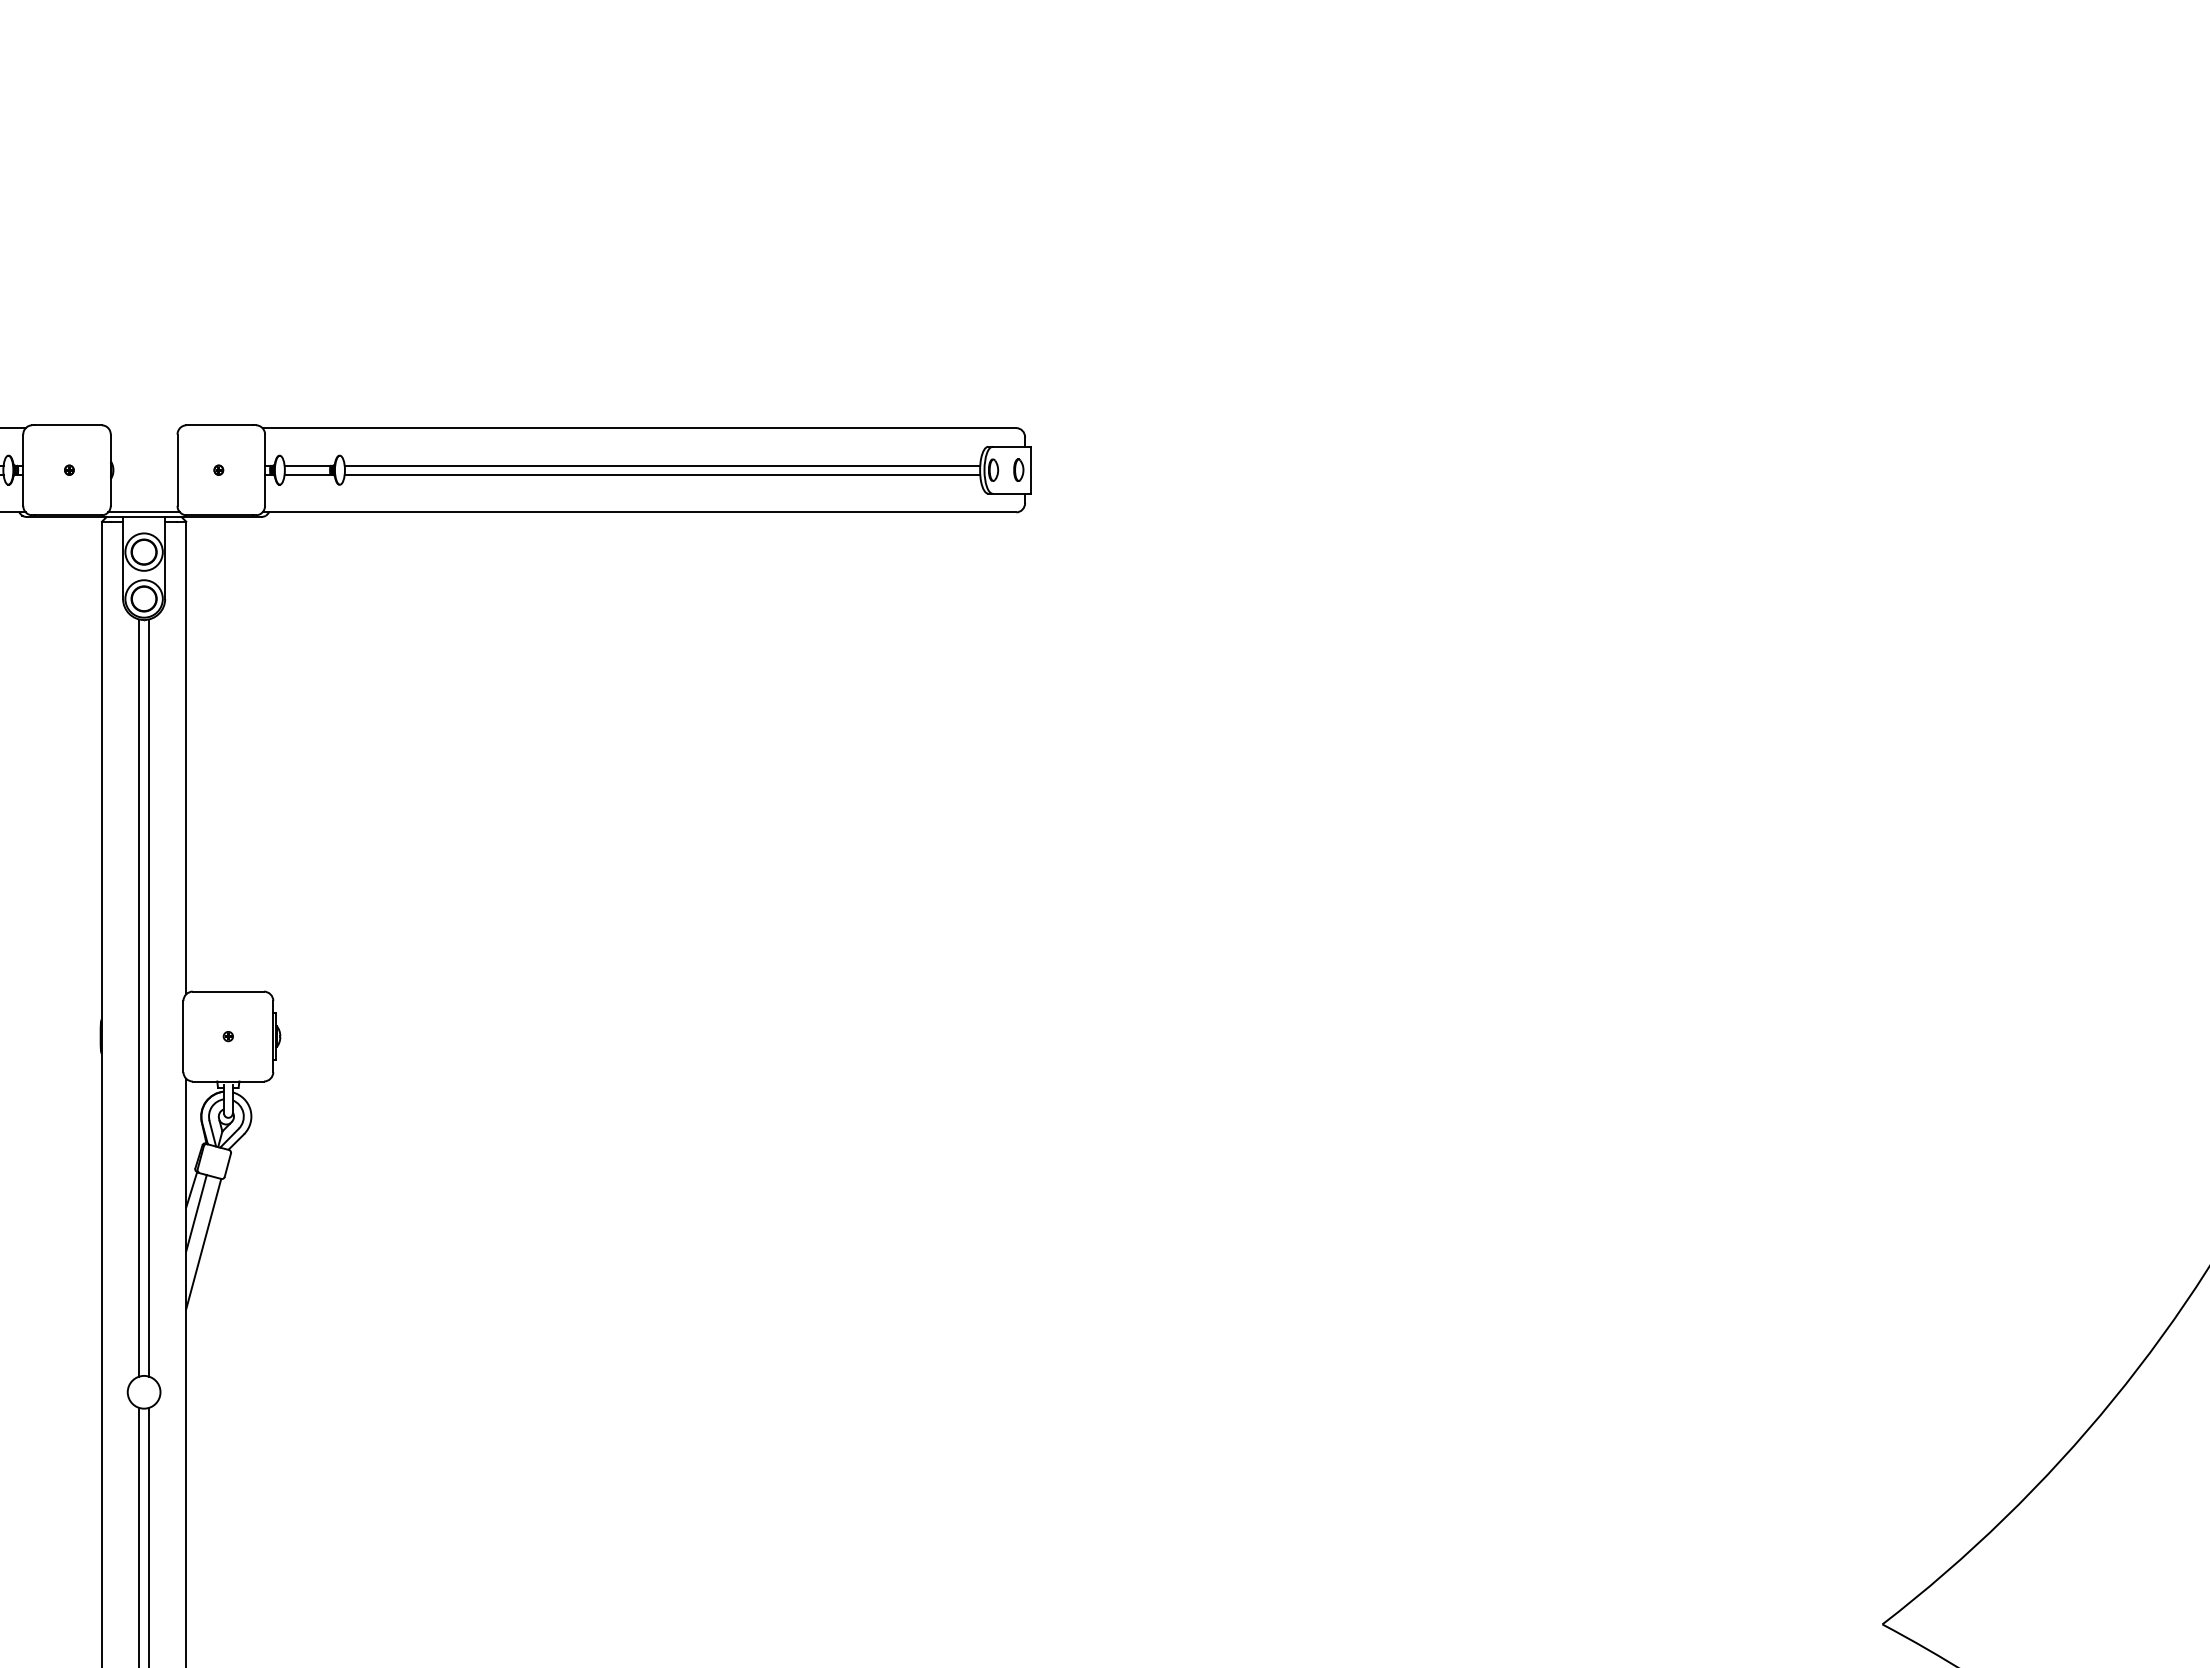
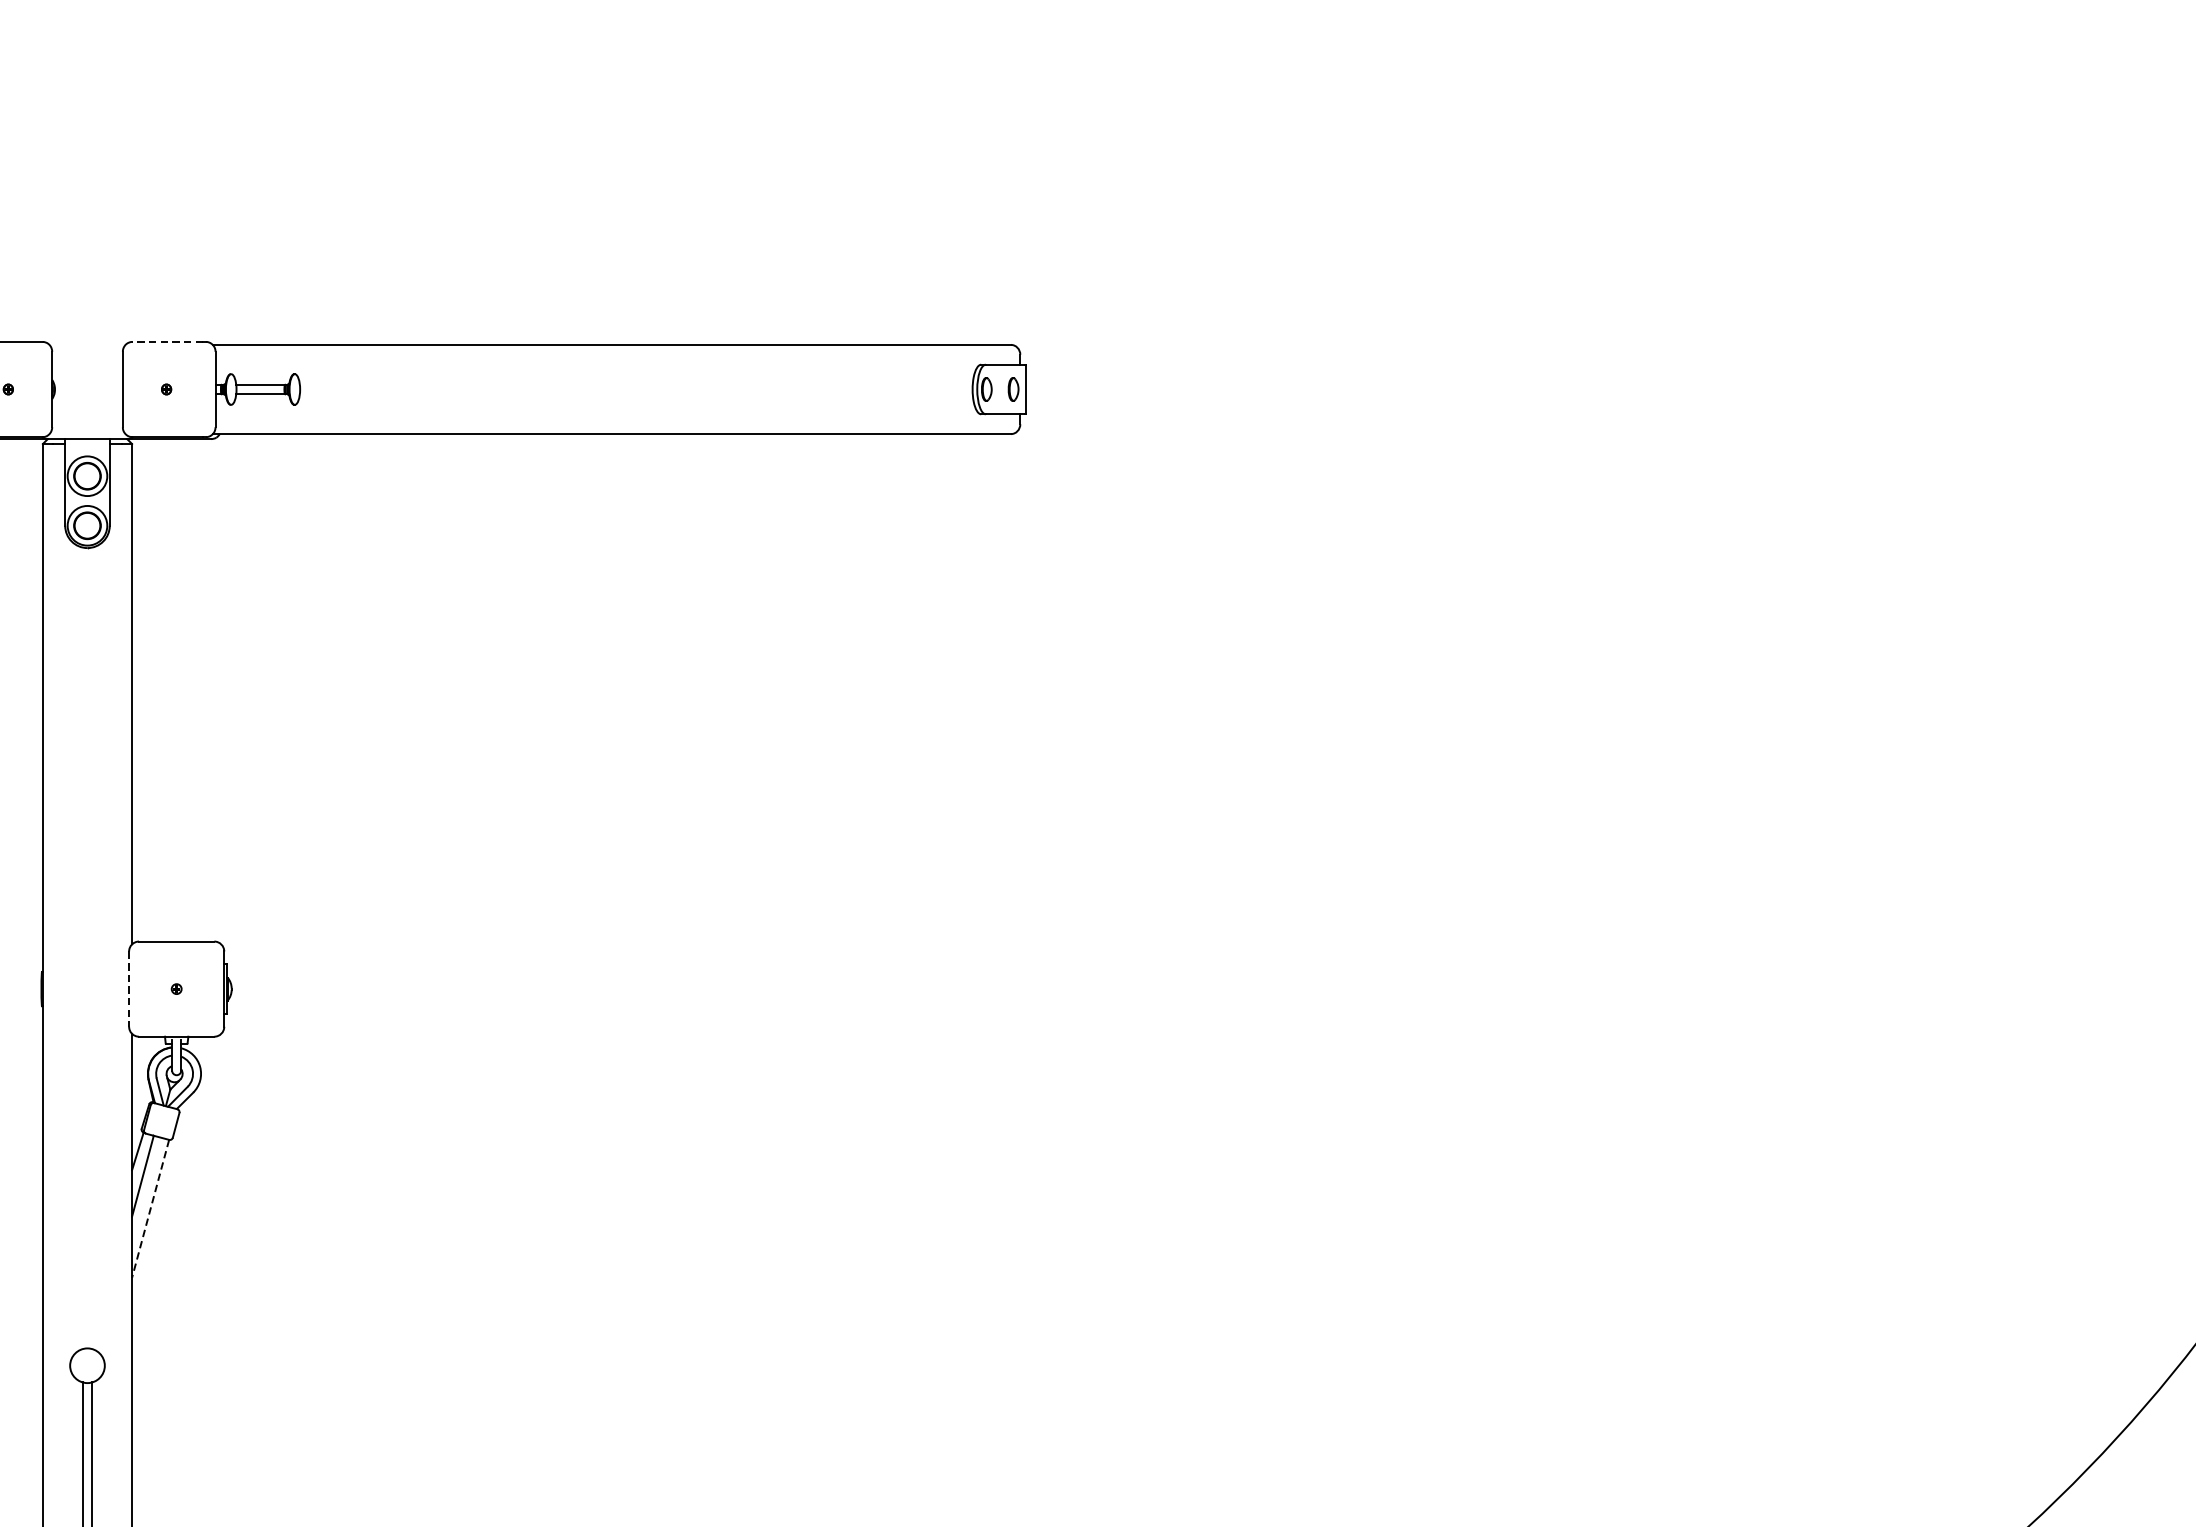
line: (219, 425) -> (167, 342), solid -> dashed
line: (662, 465) -> (636, 384), removed
line: (662, 474) -> (636, 394), removed
line: (144, 512) -> (87, 434), removed
line: (139, 997) -> (82, 947), removed
line: (148, 997) -> (92, 947), removed
line: (183, 1036) -> (129, 989), solid -> dashed
line: (203, 1244) -> (150, 1209), solid -> dashed

